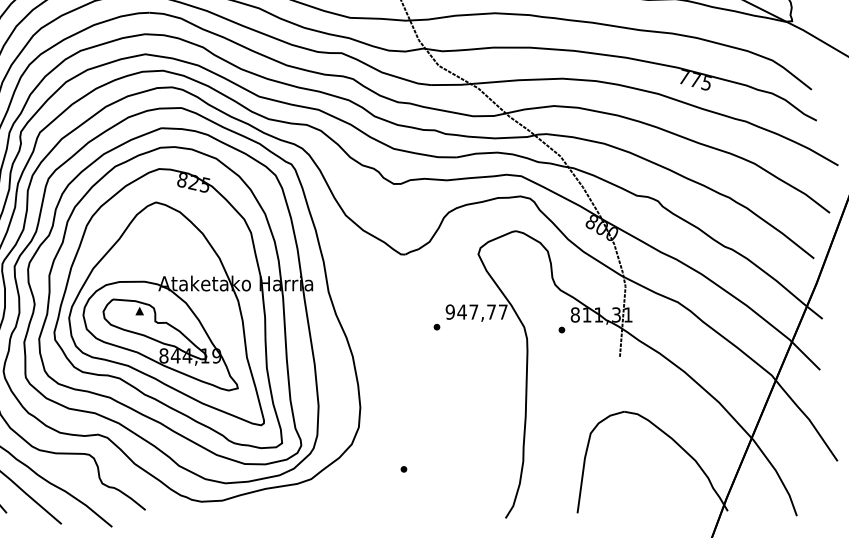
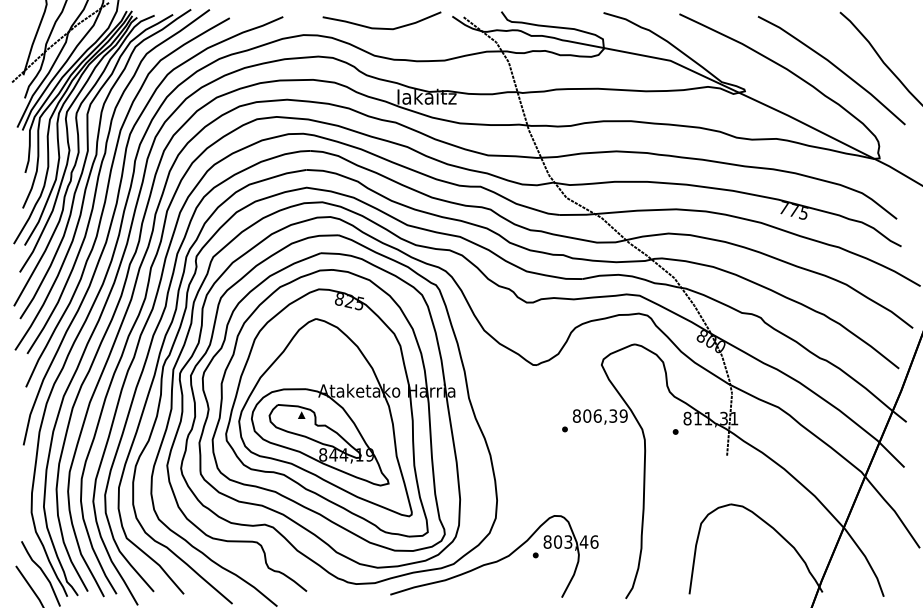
text: (475, 311) -> (599, 415), 947,77 -> 806,39
part: (357, 470) -> (494, 556), added

